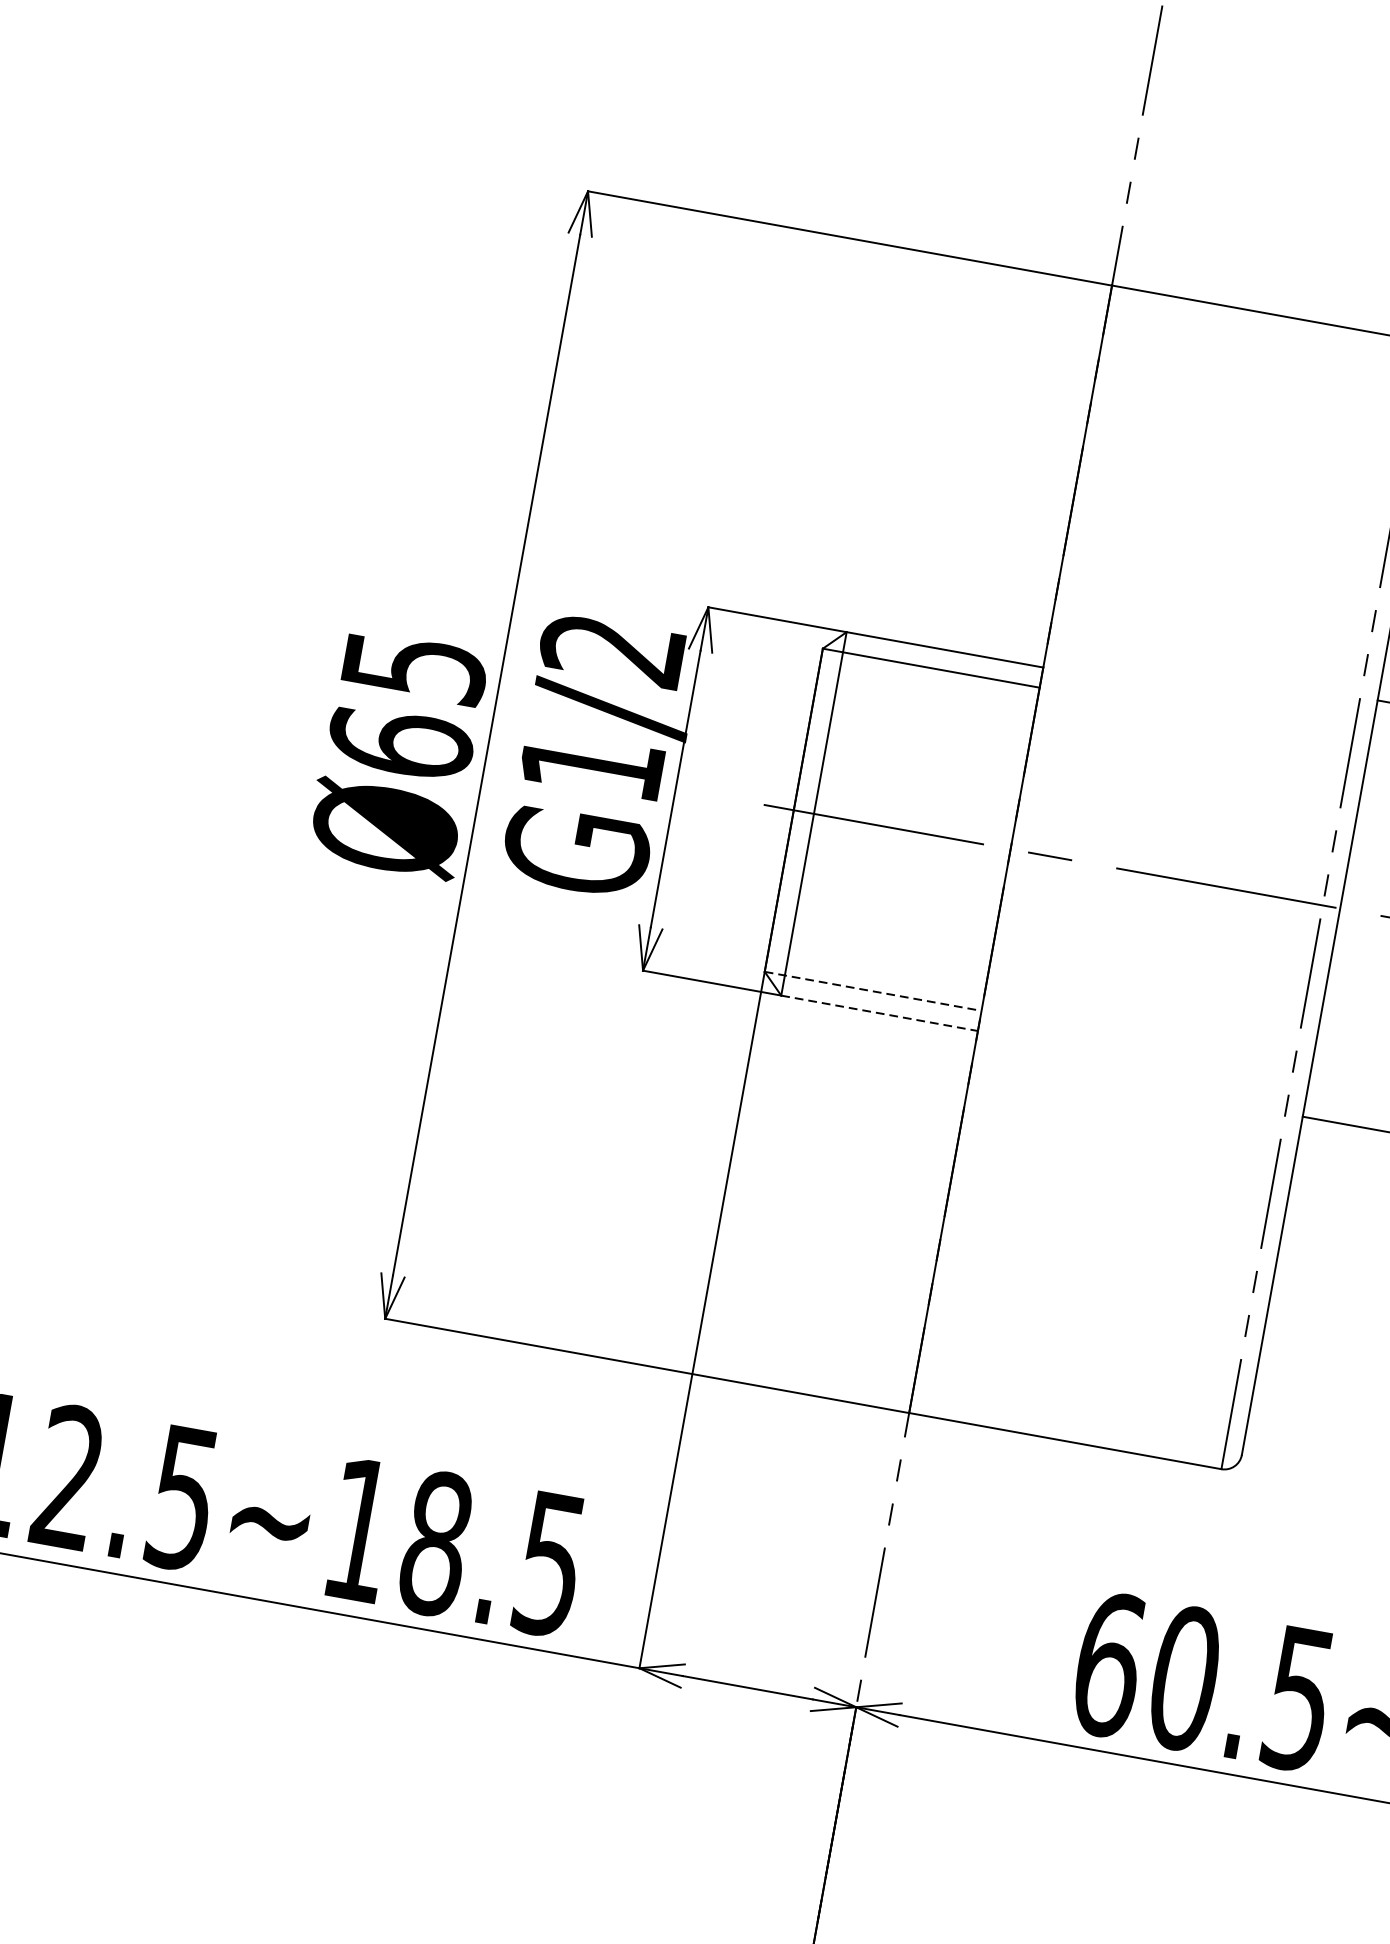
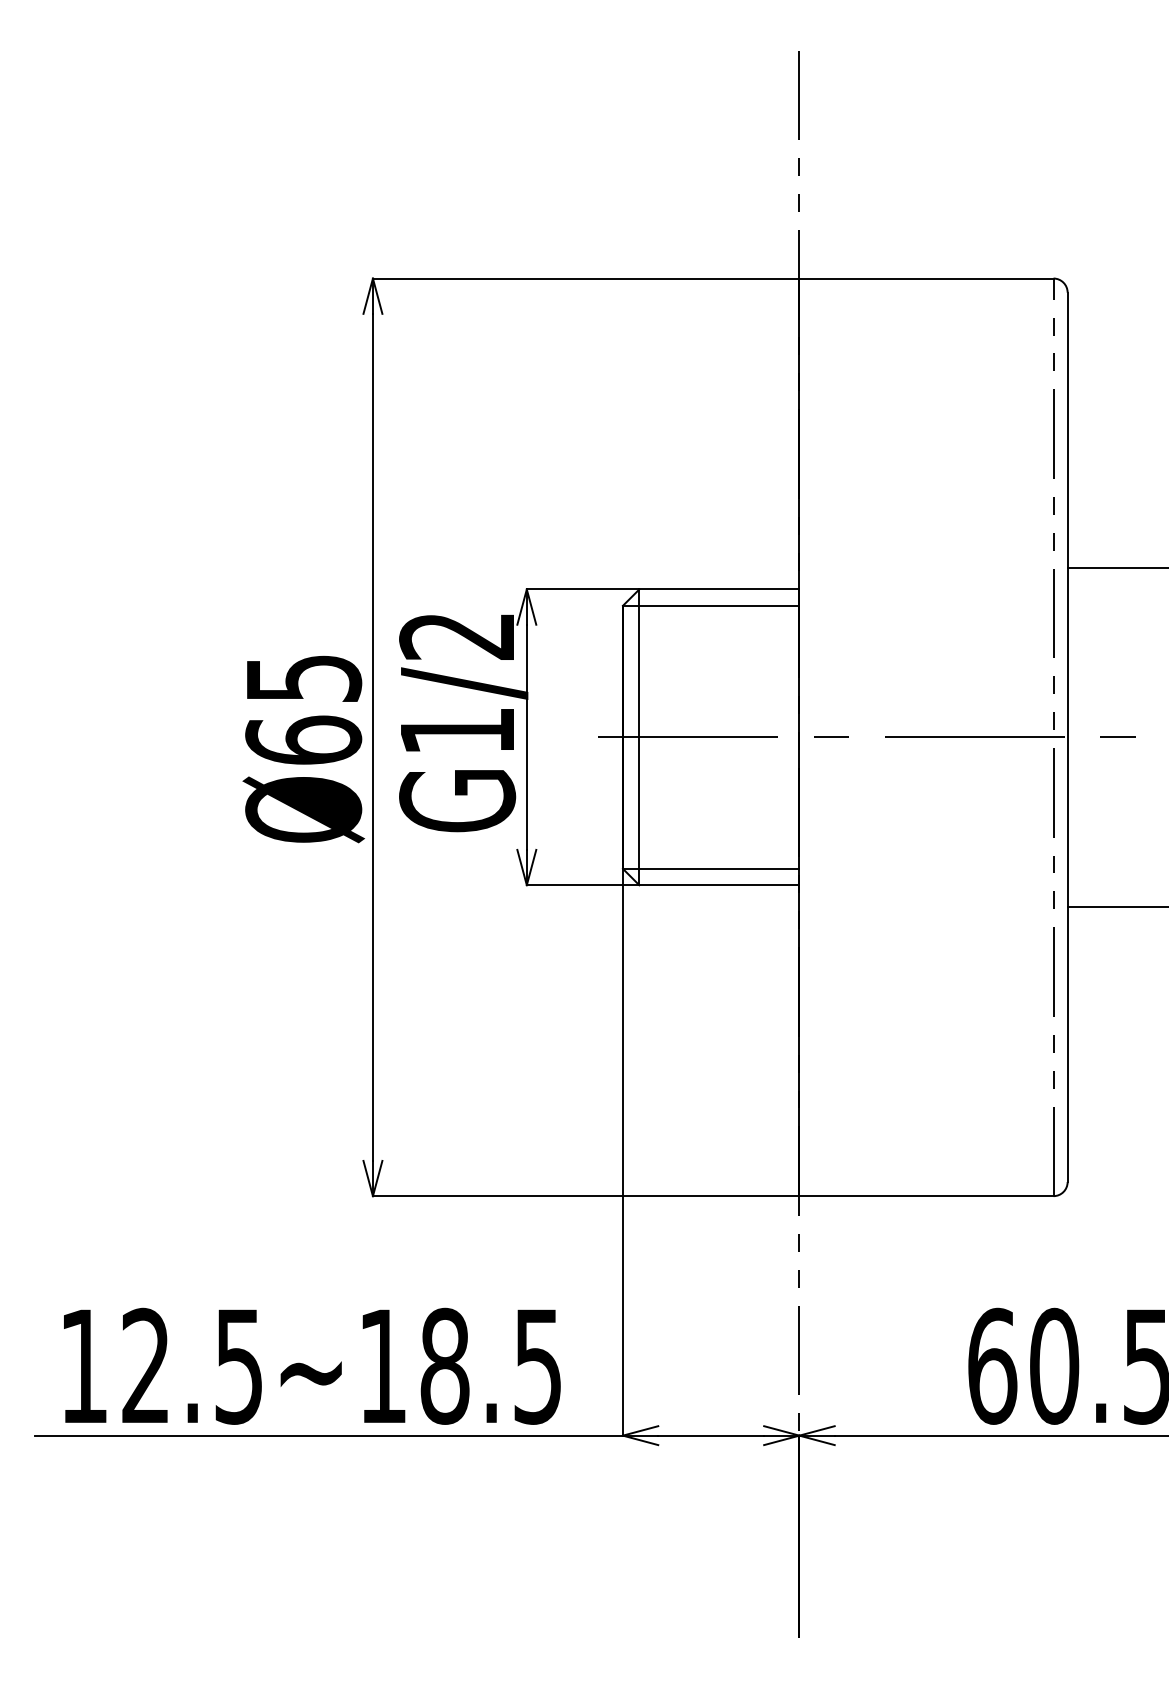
line: (873, 990) -> (711, 868), dashed -> solid
line: (879, 1013) -> (719, 885), dashed -> solid

